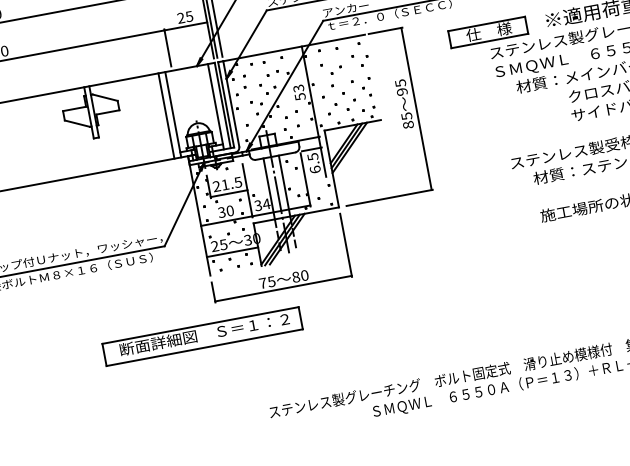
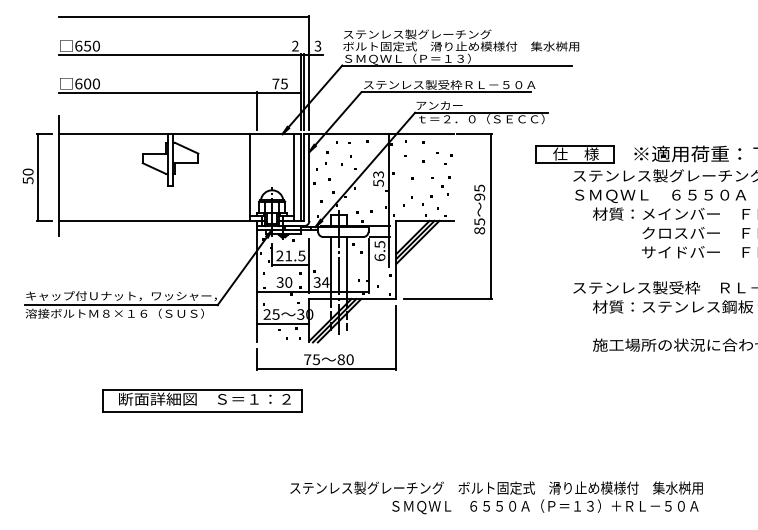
text: (180, 17) -> (275, 83), 25 -> 75
line: (166, 116) -> (243, 177), removed
part: (202, 336) -> (202, 400), moved

